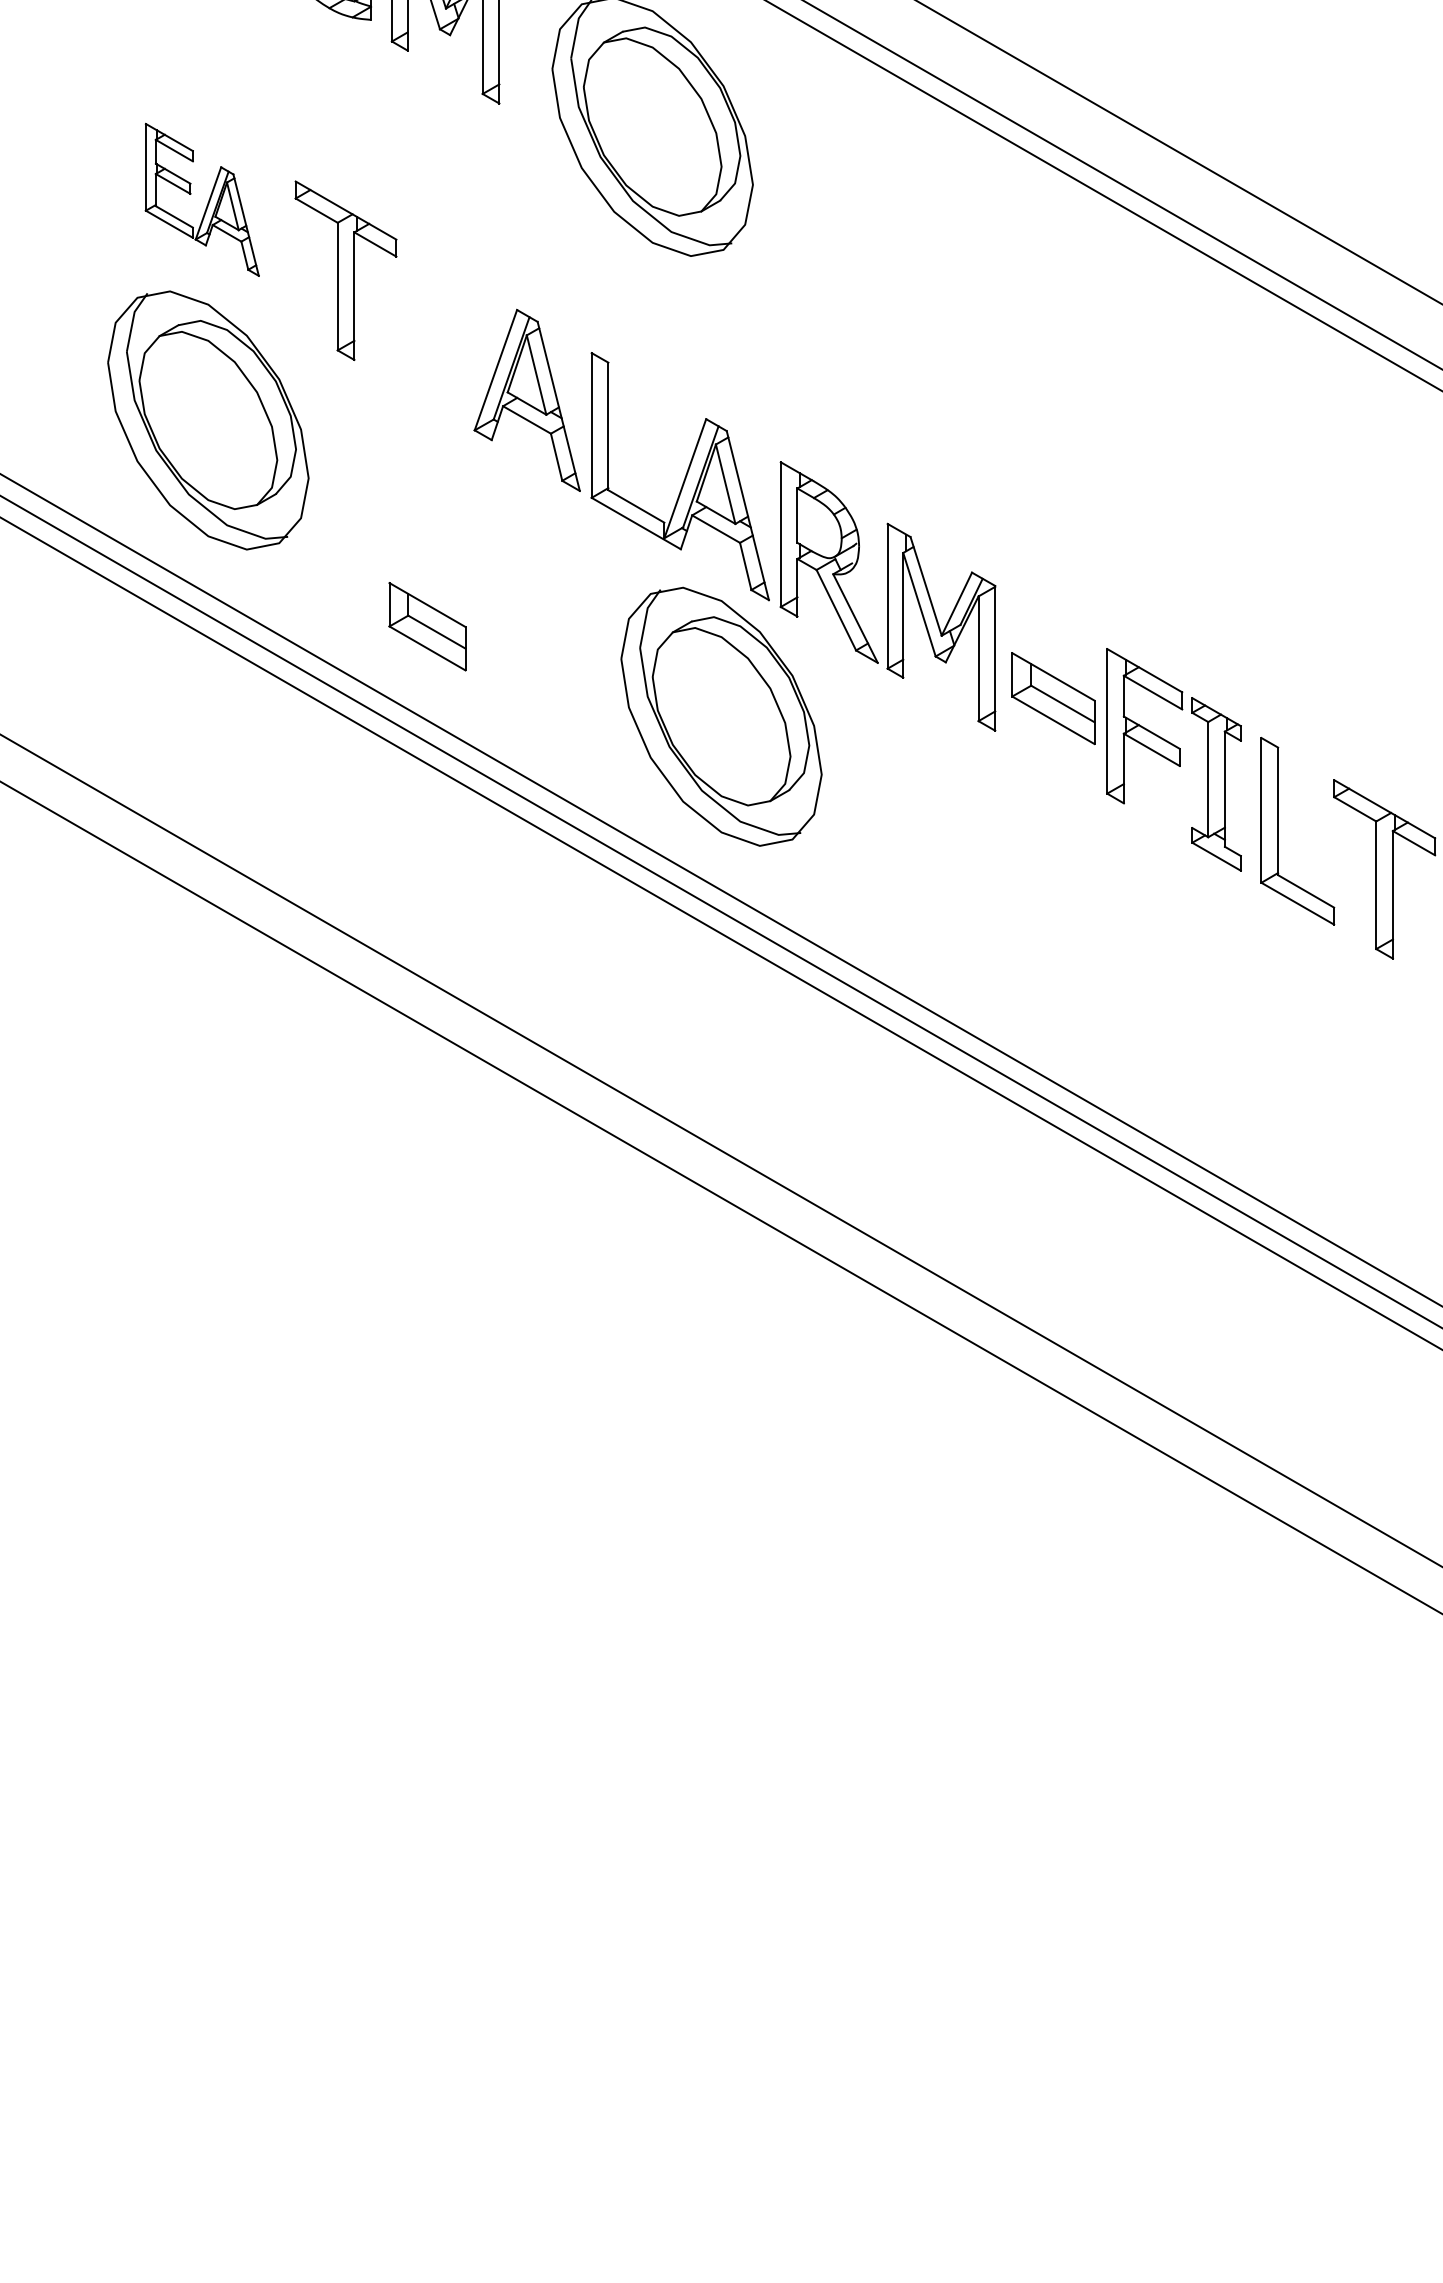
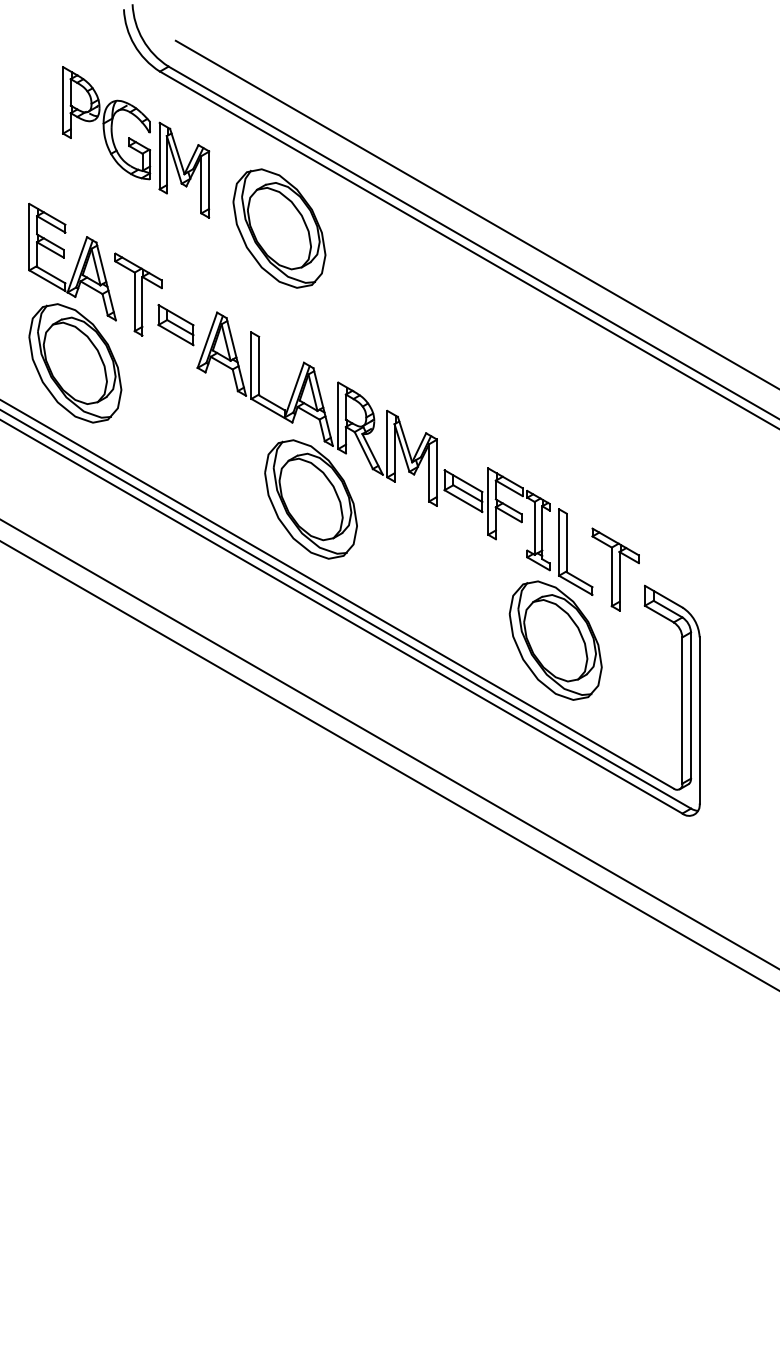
part: (202, 198) -> (72, 261), size x1.67
part: (426, 627) -> (175, 325), moved
part: (1253, 1023) -> (555, 640), added

